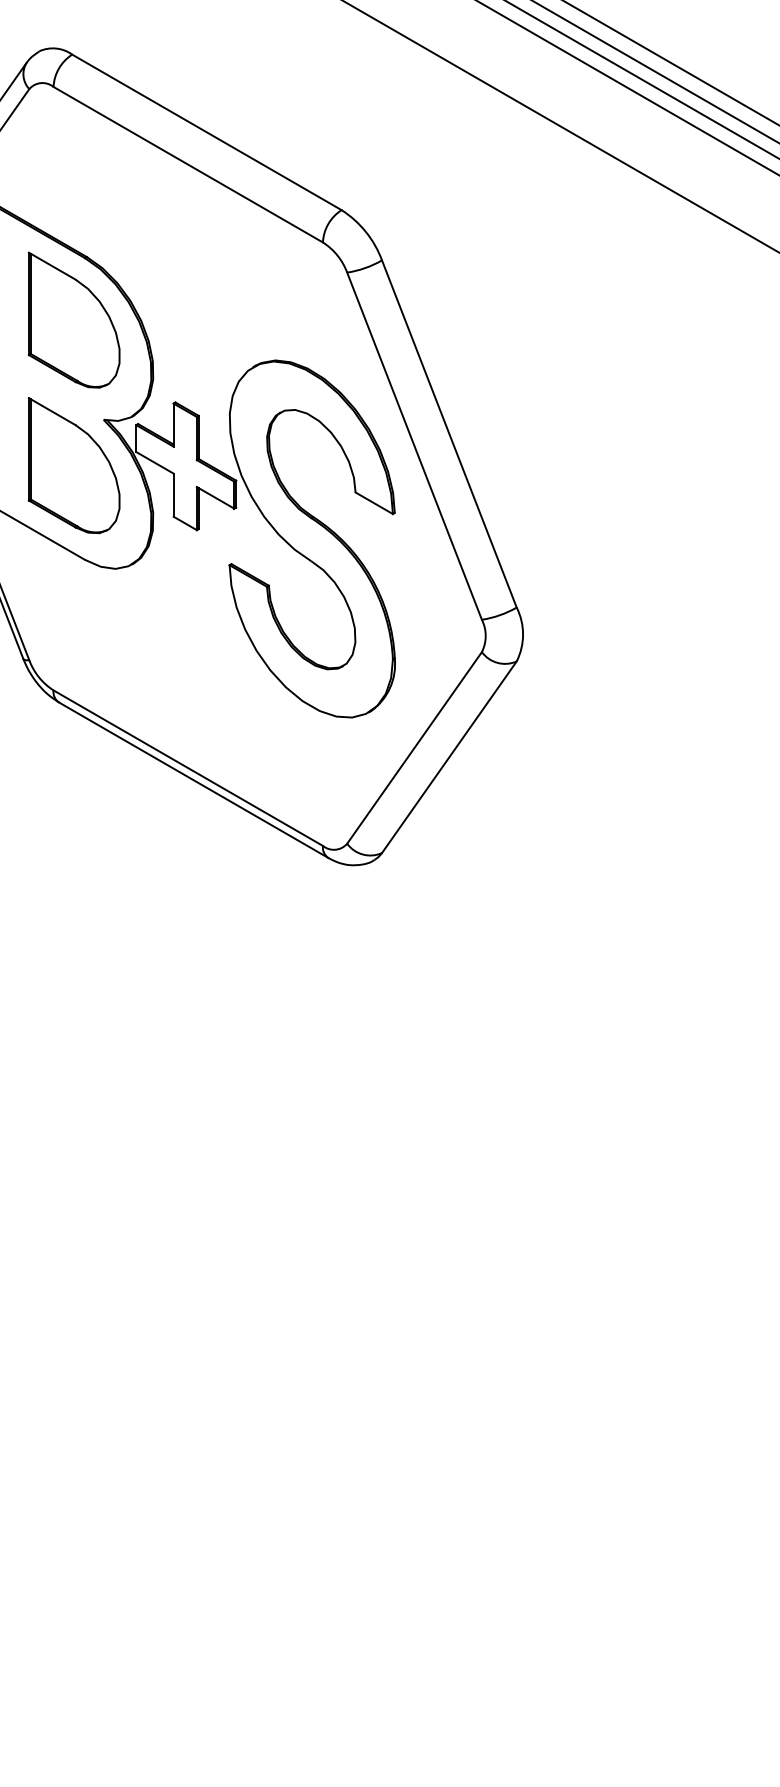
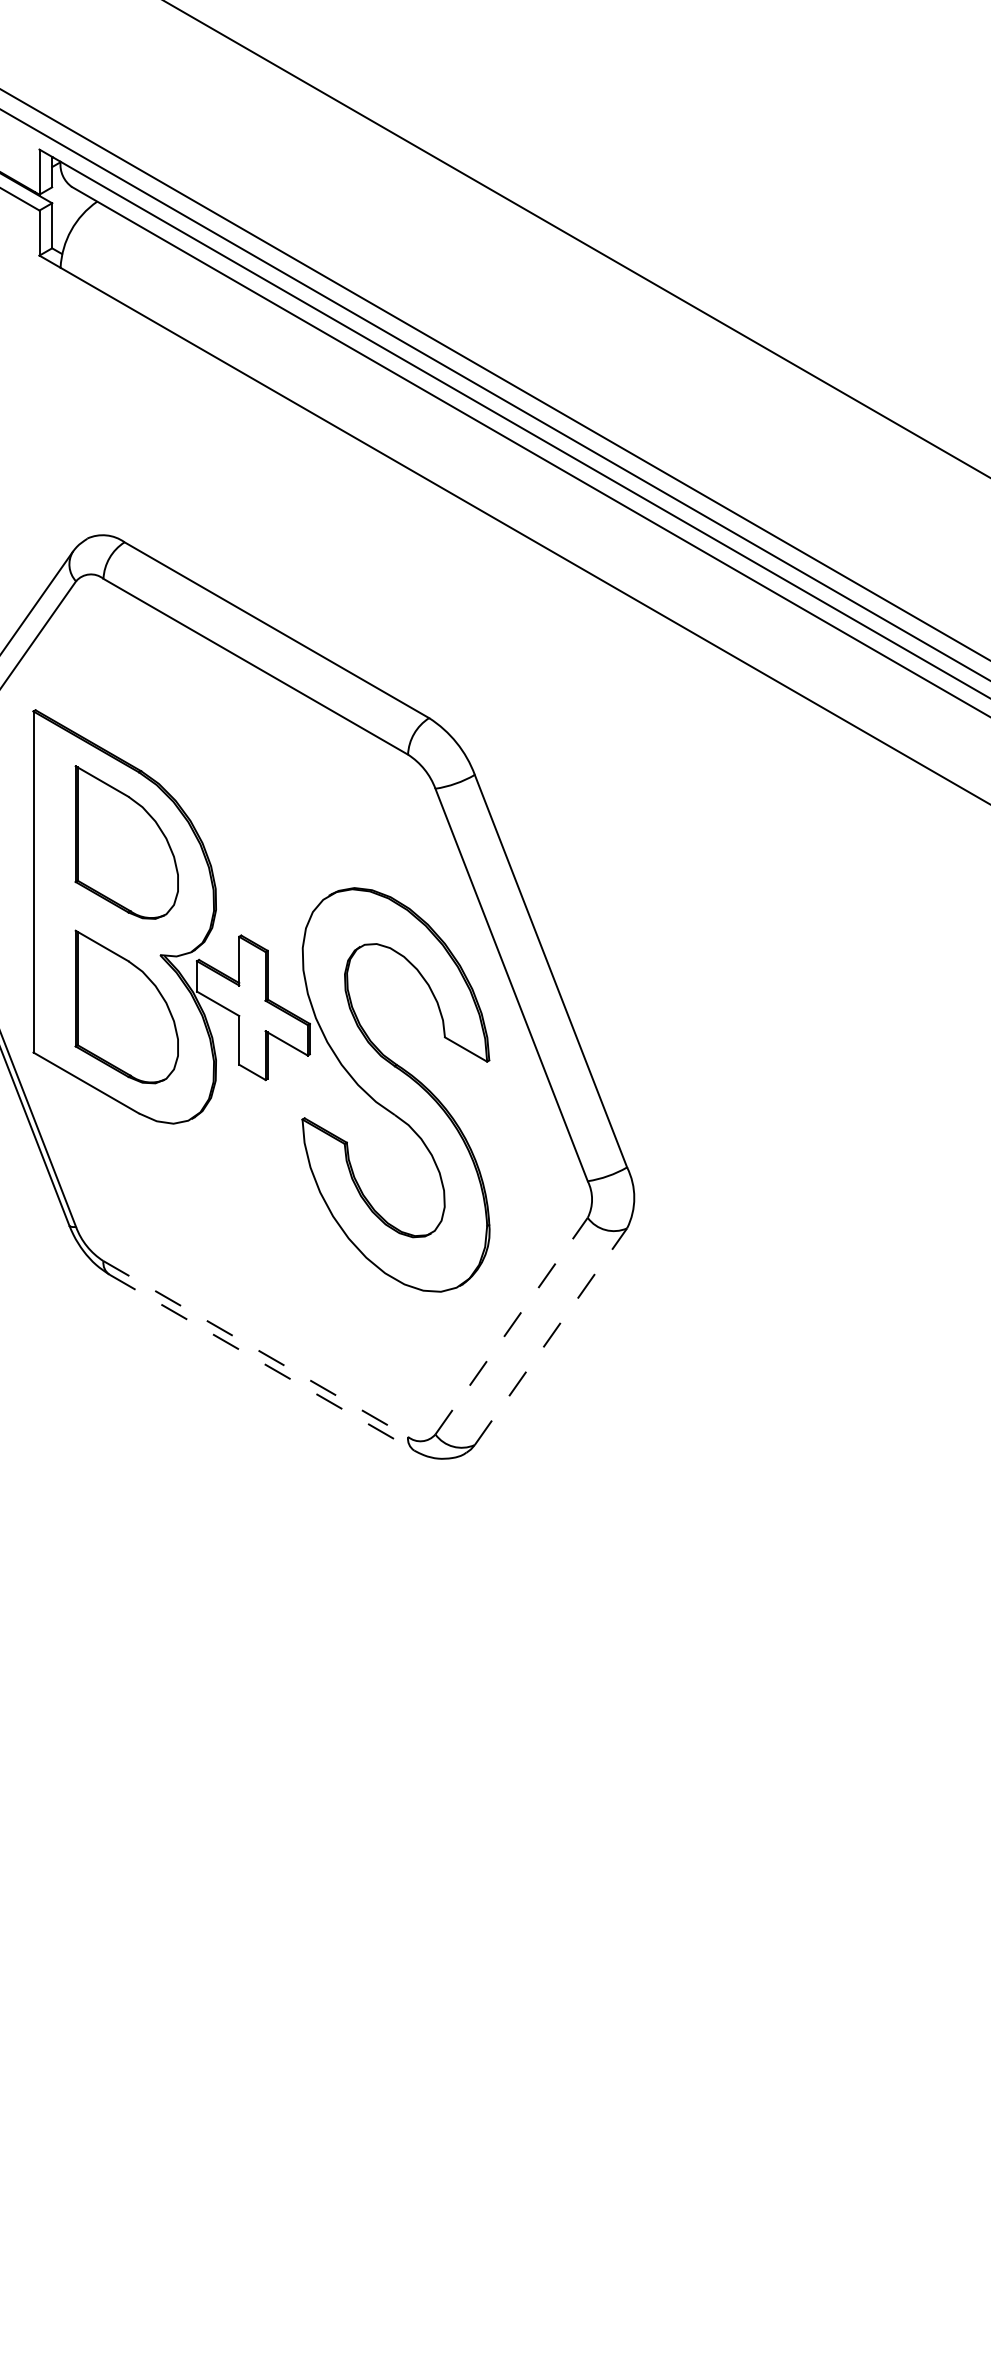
line: (414, 747) -> (511, 1325), solid -> dashed
line: (449, 757) -> (551, 1336), solid -> dashed
line: (188, 768) -> (255, 1349), solid -> dashed
line: (193, 780) -> (261, 1362), solid -> dashed

